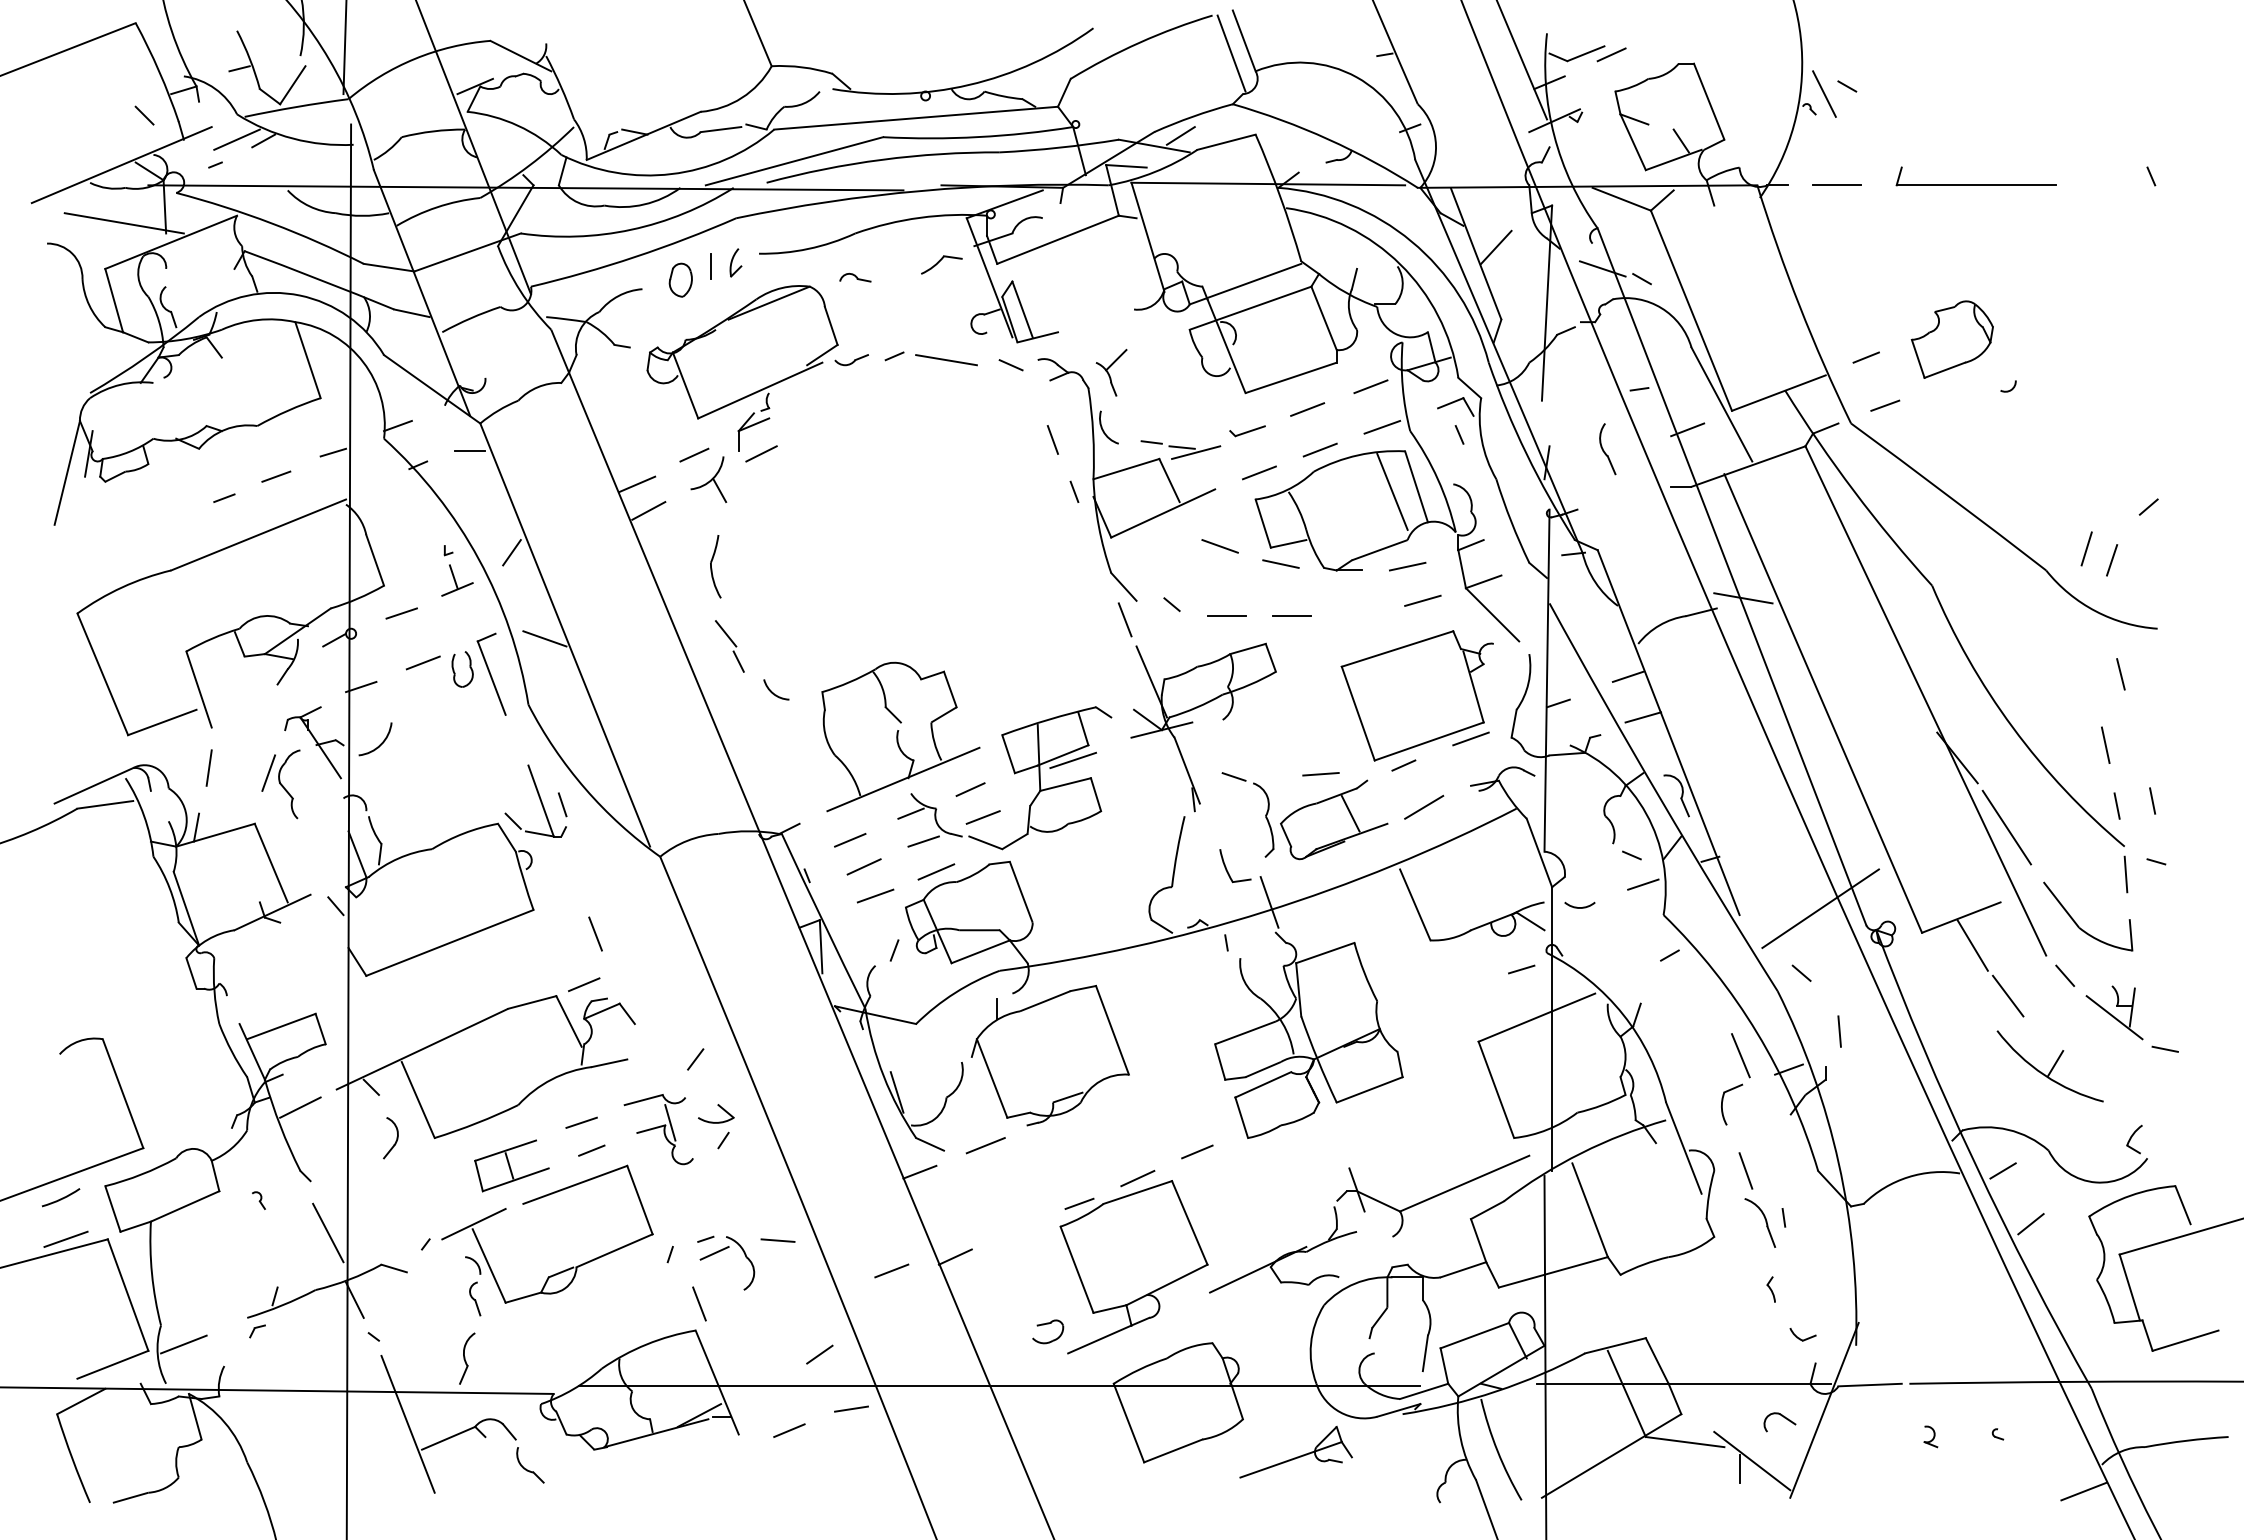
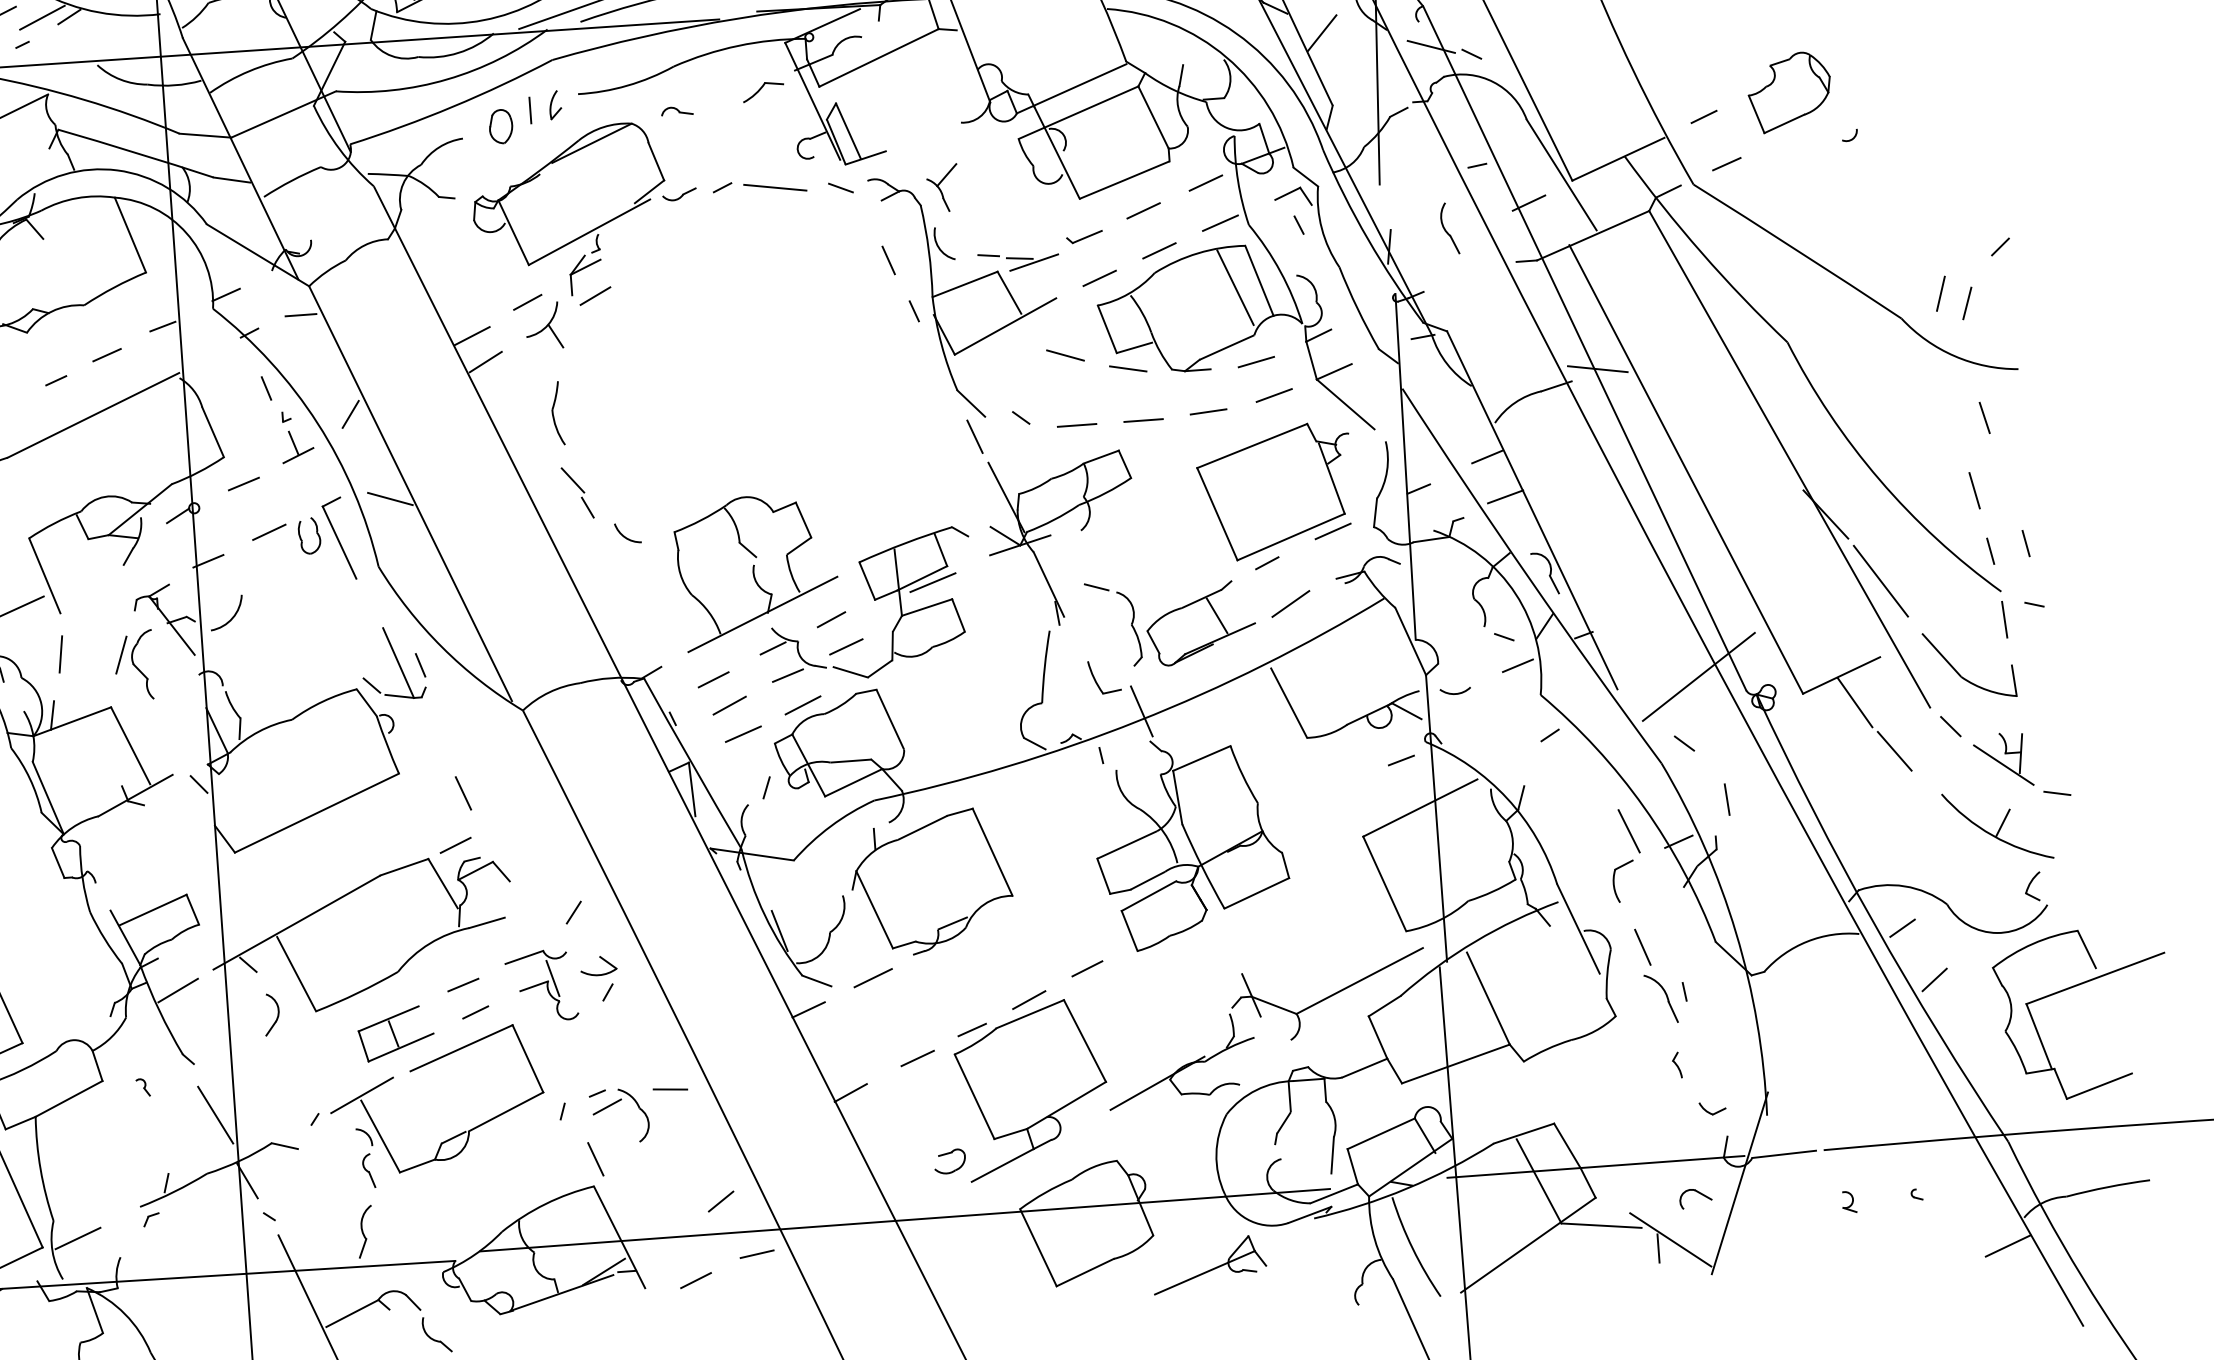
line: (430, 520) -> (266, 387), added
line: (1320, 774) -> (1208, 412), moved
part: (2049, 1066) -> (1997, 826), moved
line: (891, 1270) -> (917, 1058), moved

